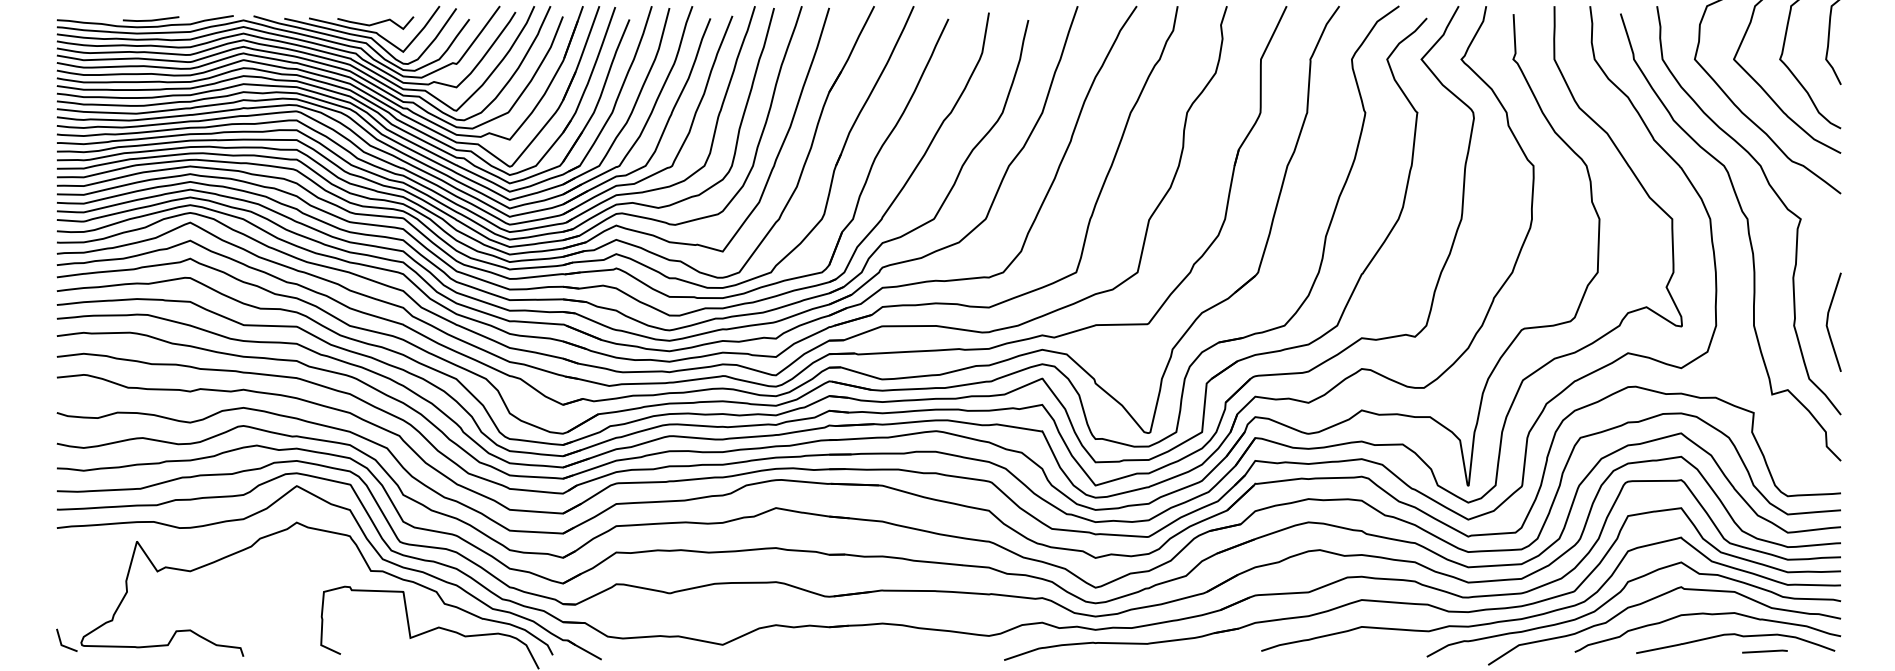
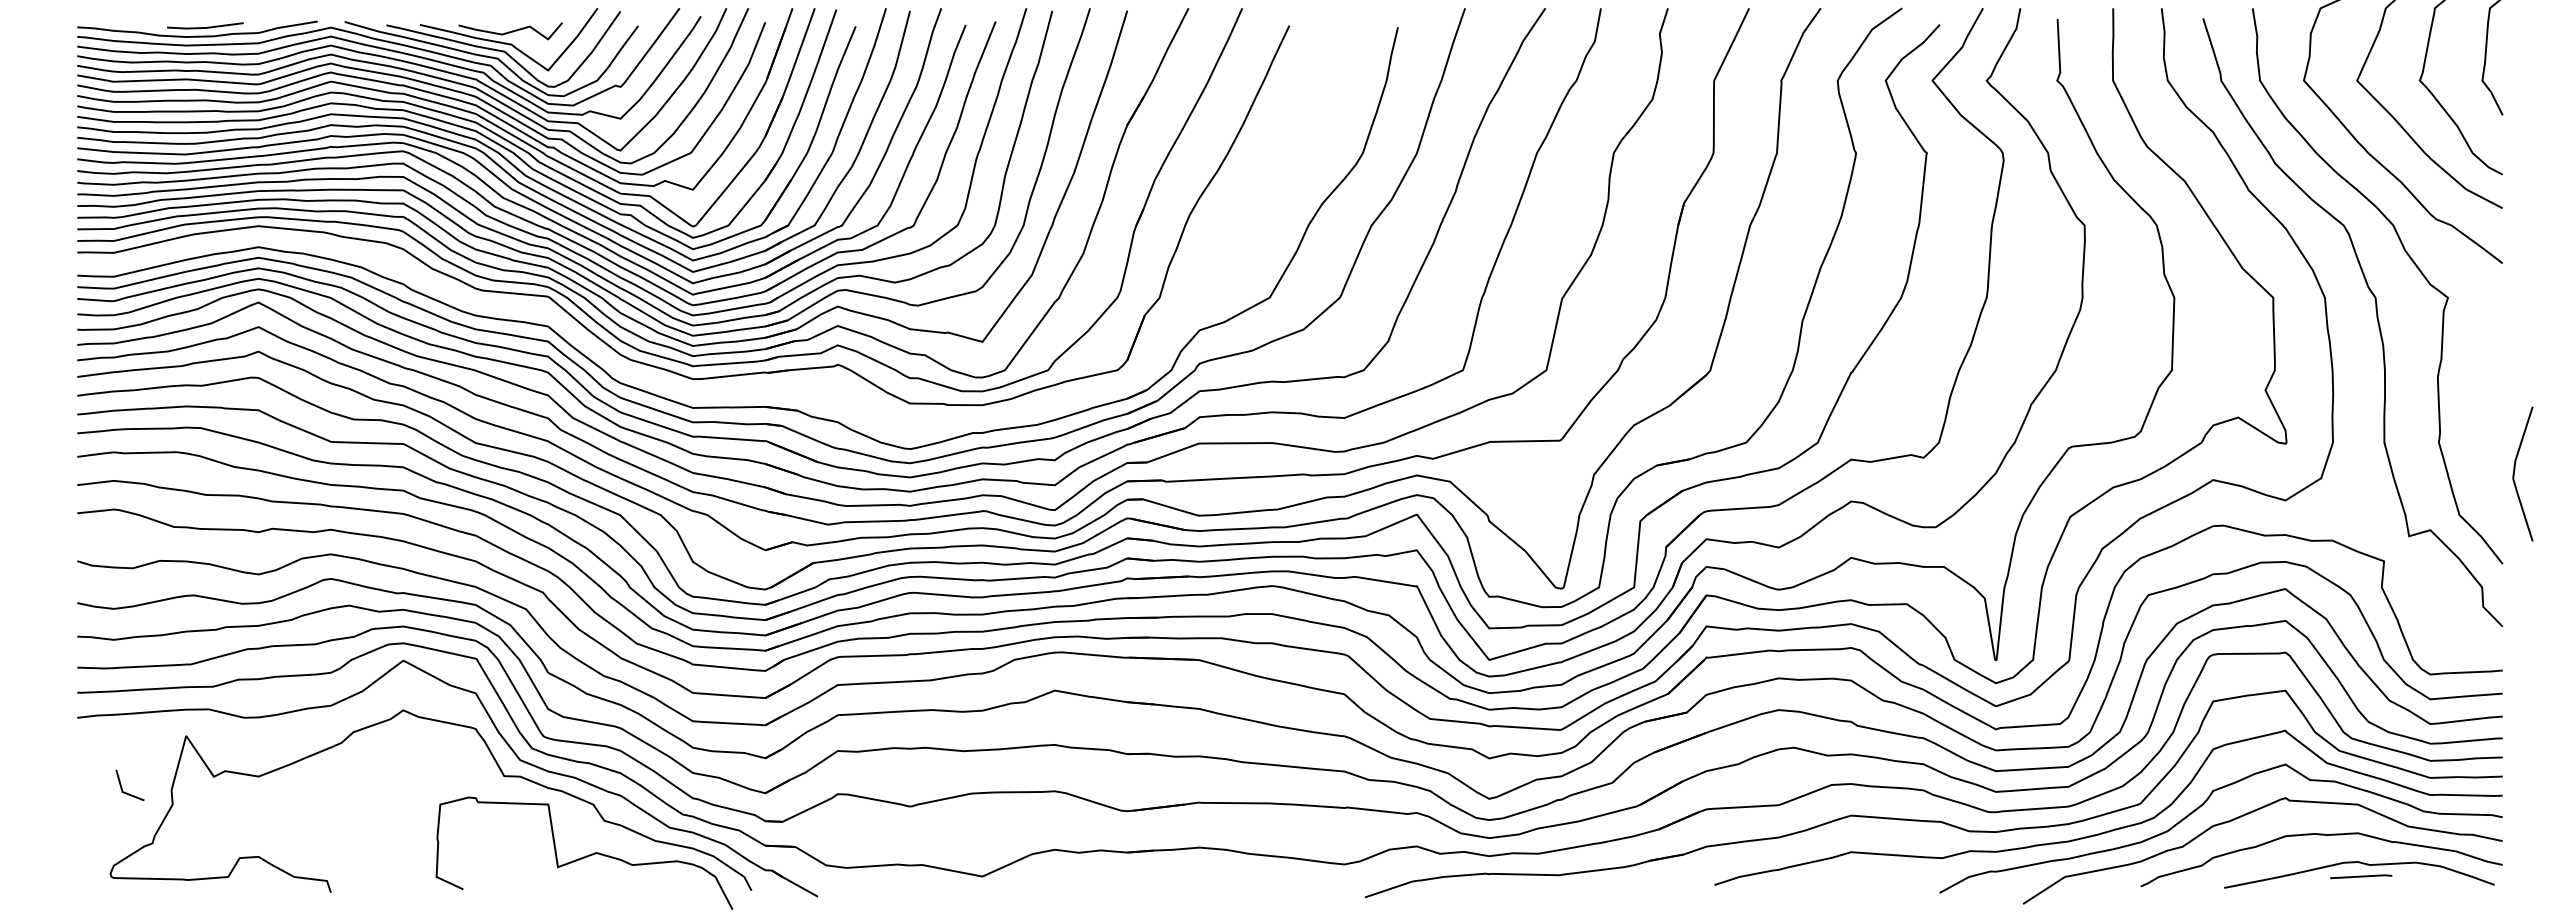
part: (484, 279) -> (658, 380), removed
line: (1828, 319) -> (2515, 470), moved
line: (61, 641) -> (122, 787), moved
line: (1765, 651) -> (2361, 876), moved

